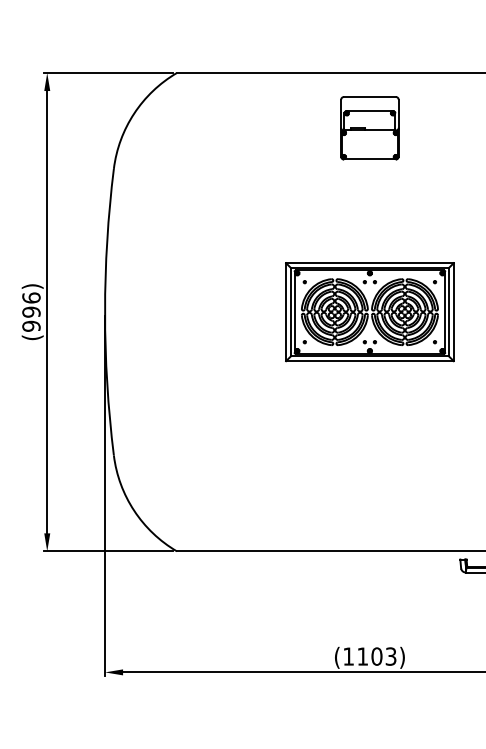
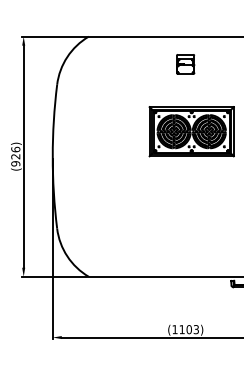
part: (369, 126) -> (185, 63), size x0.6
text: (30, 311) -> (15, 156), (996) -> (926)
part: (369, 311) -> (191, 131), moved

